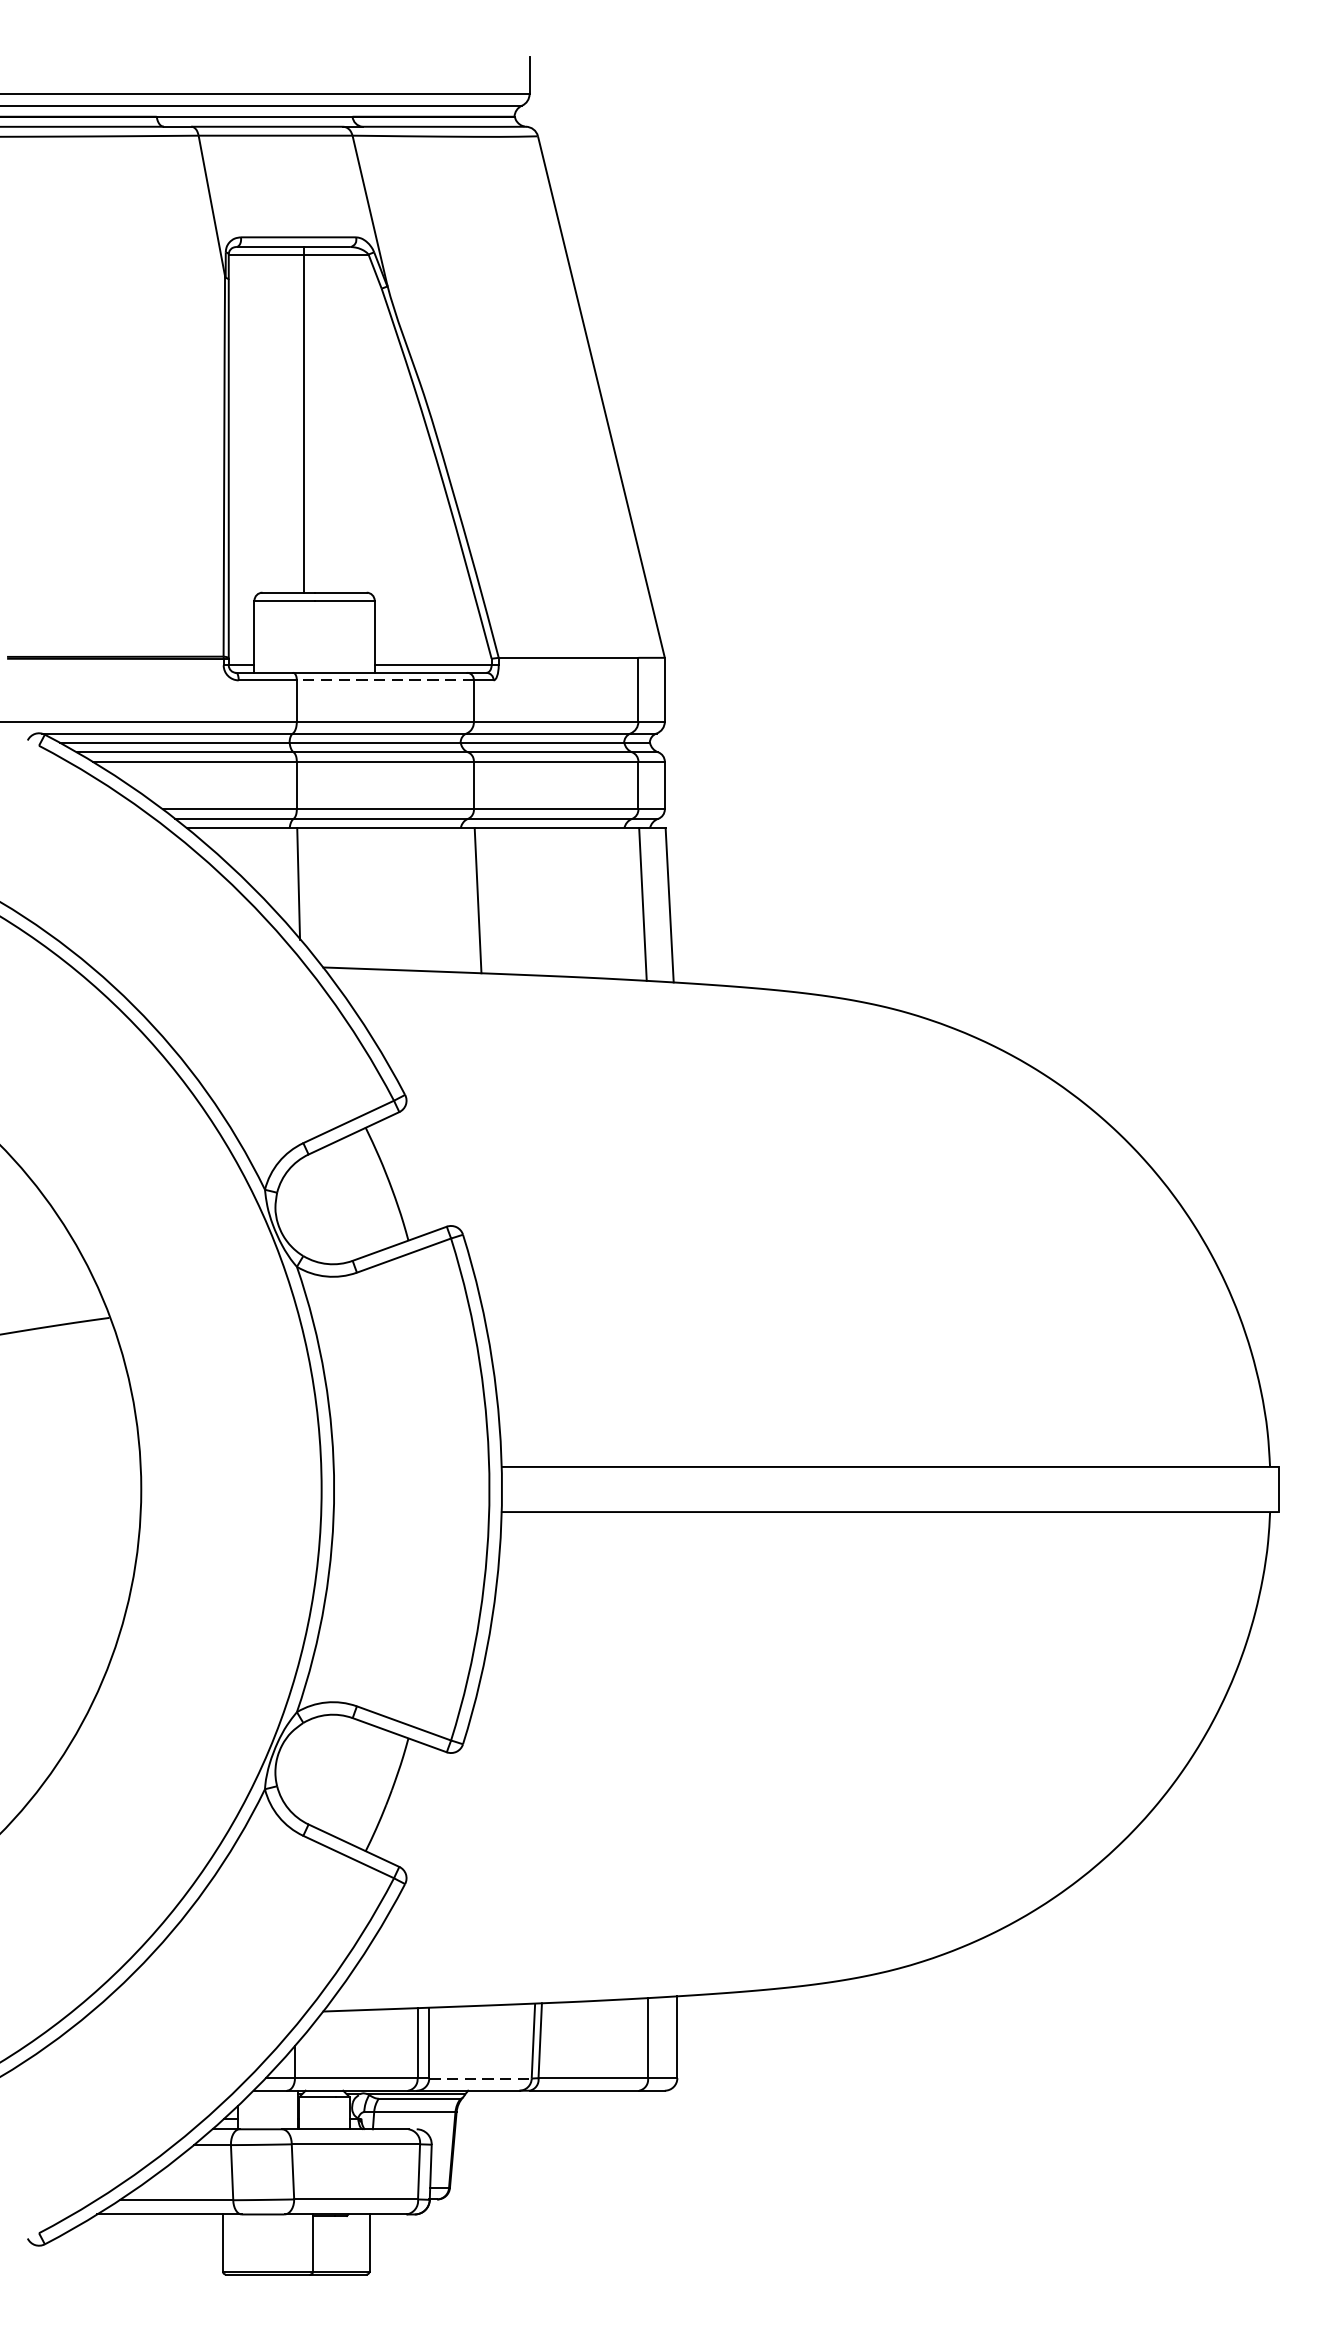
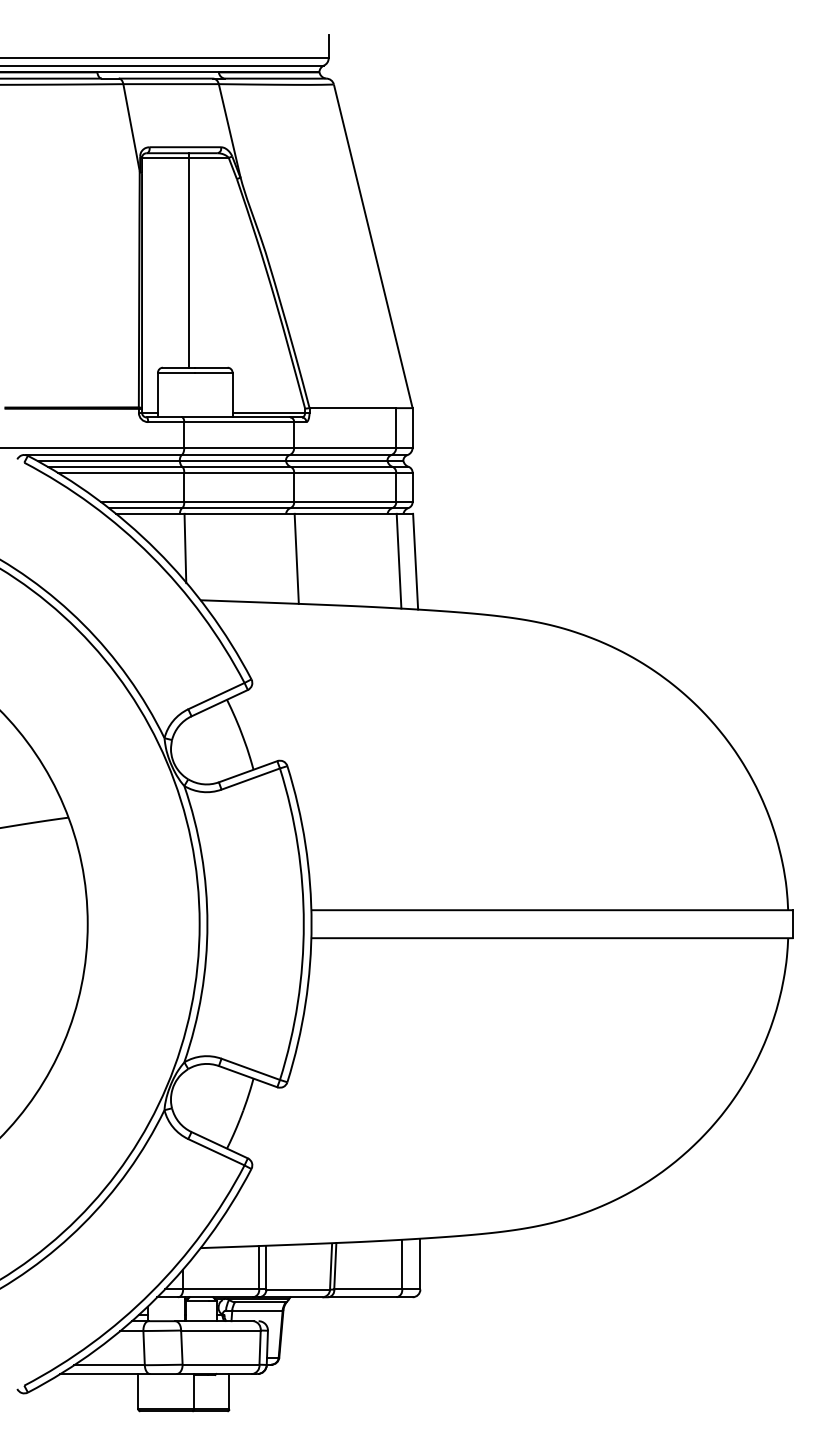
line: (385, 680) -> (239, 422), dashed -> solid
line: (480, 2078) -> (298, 1289), dashed -> solid

